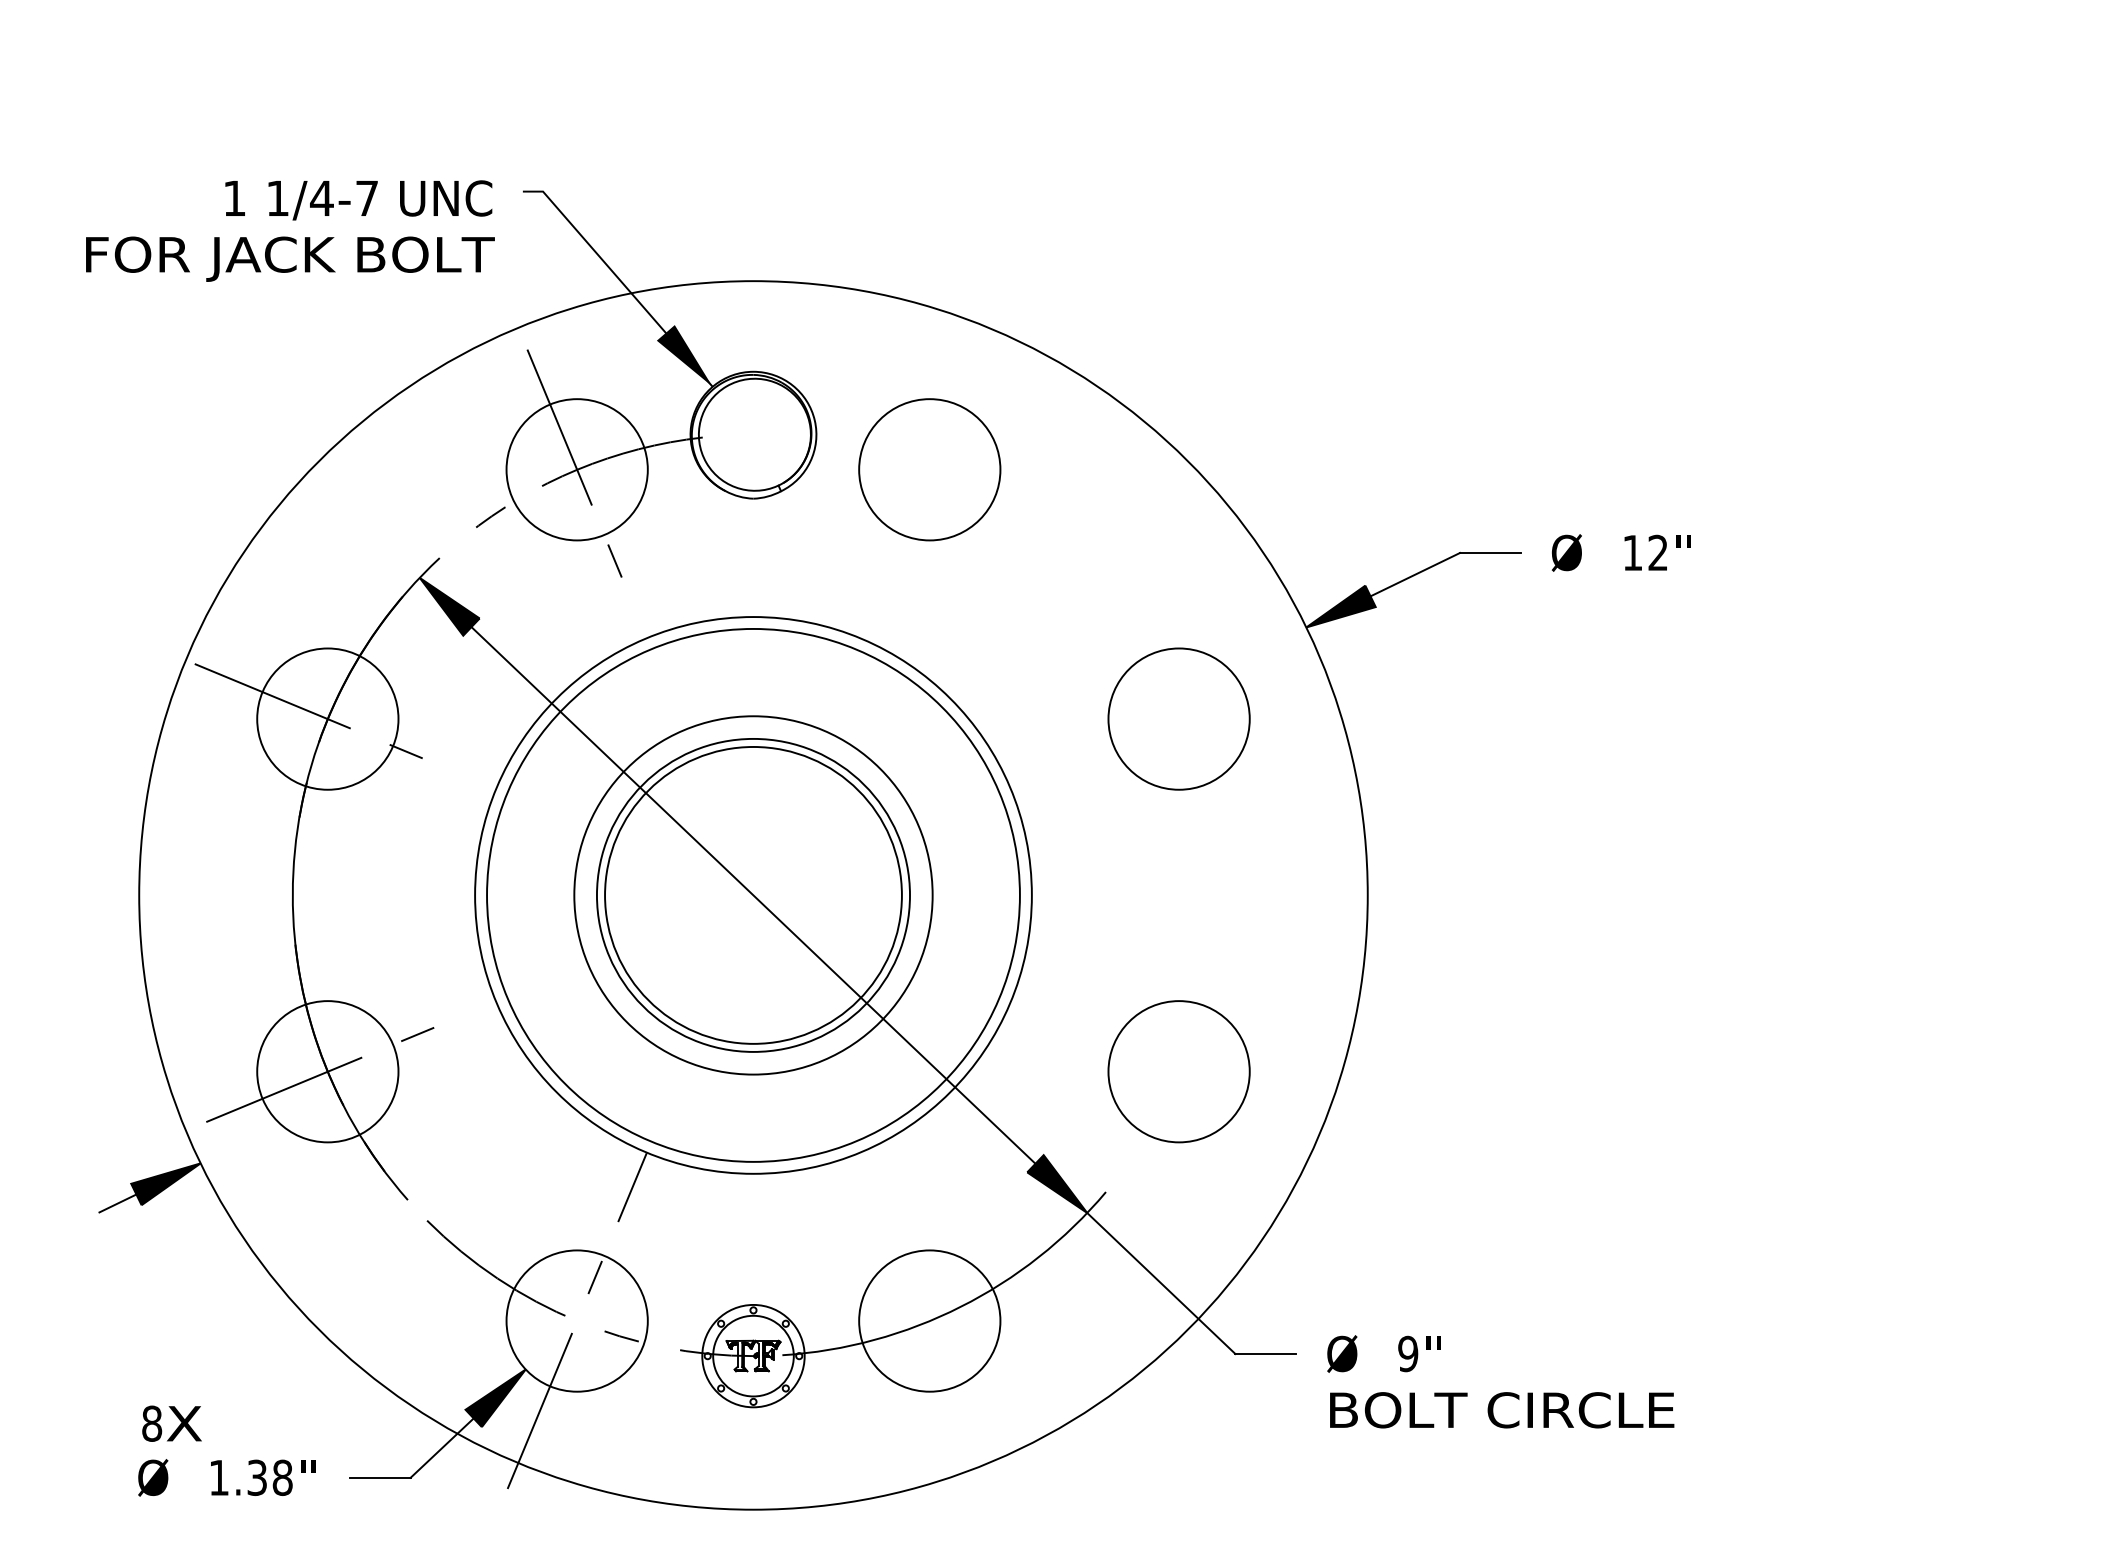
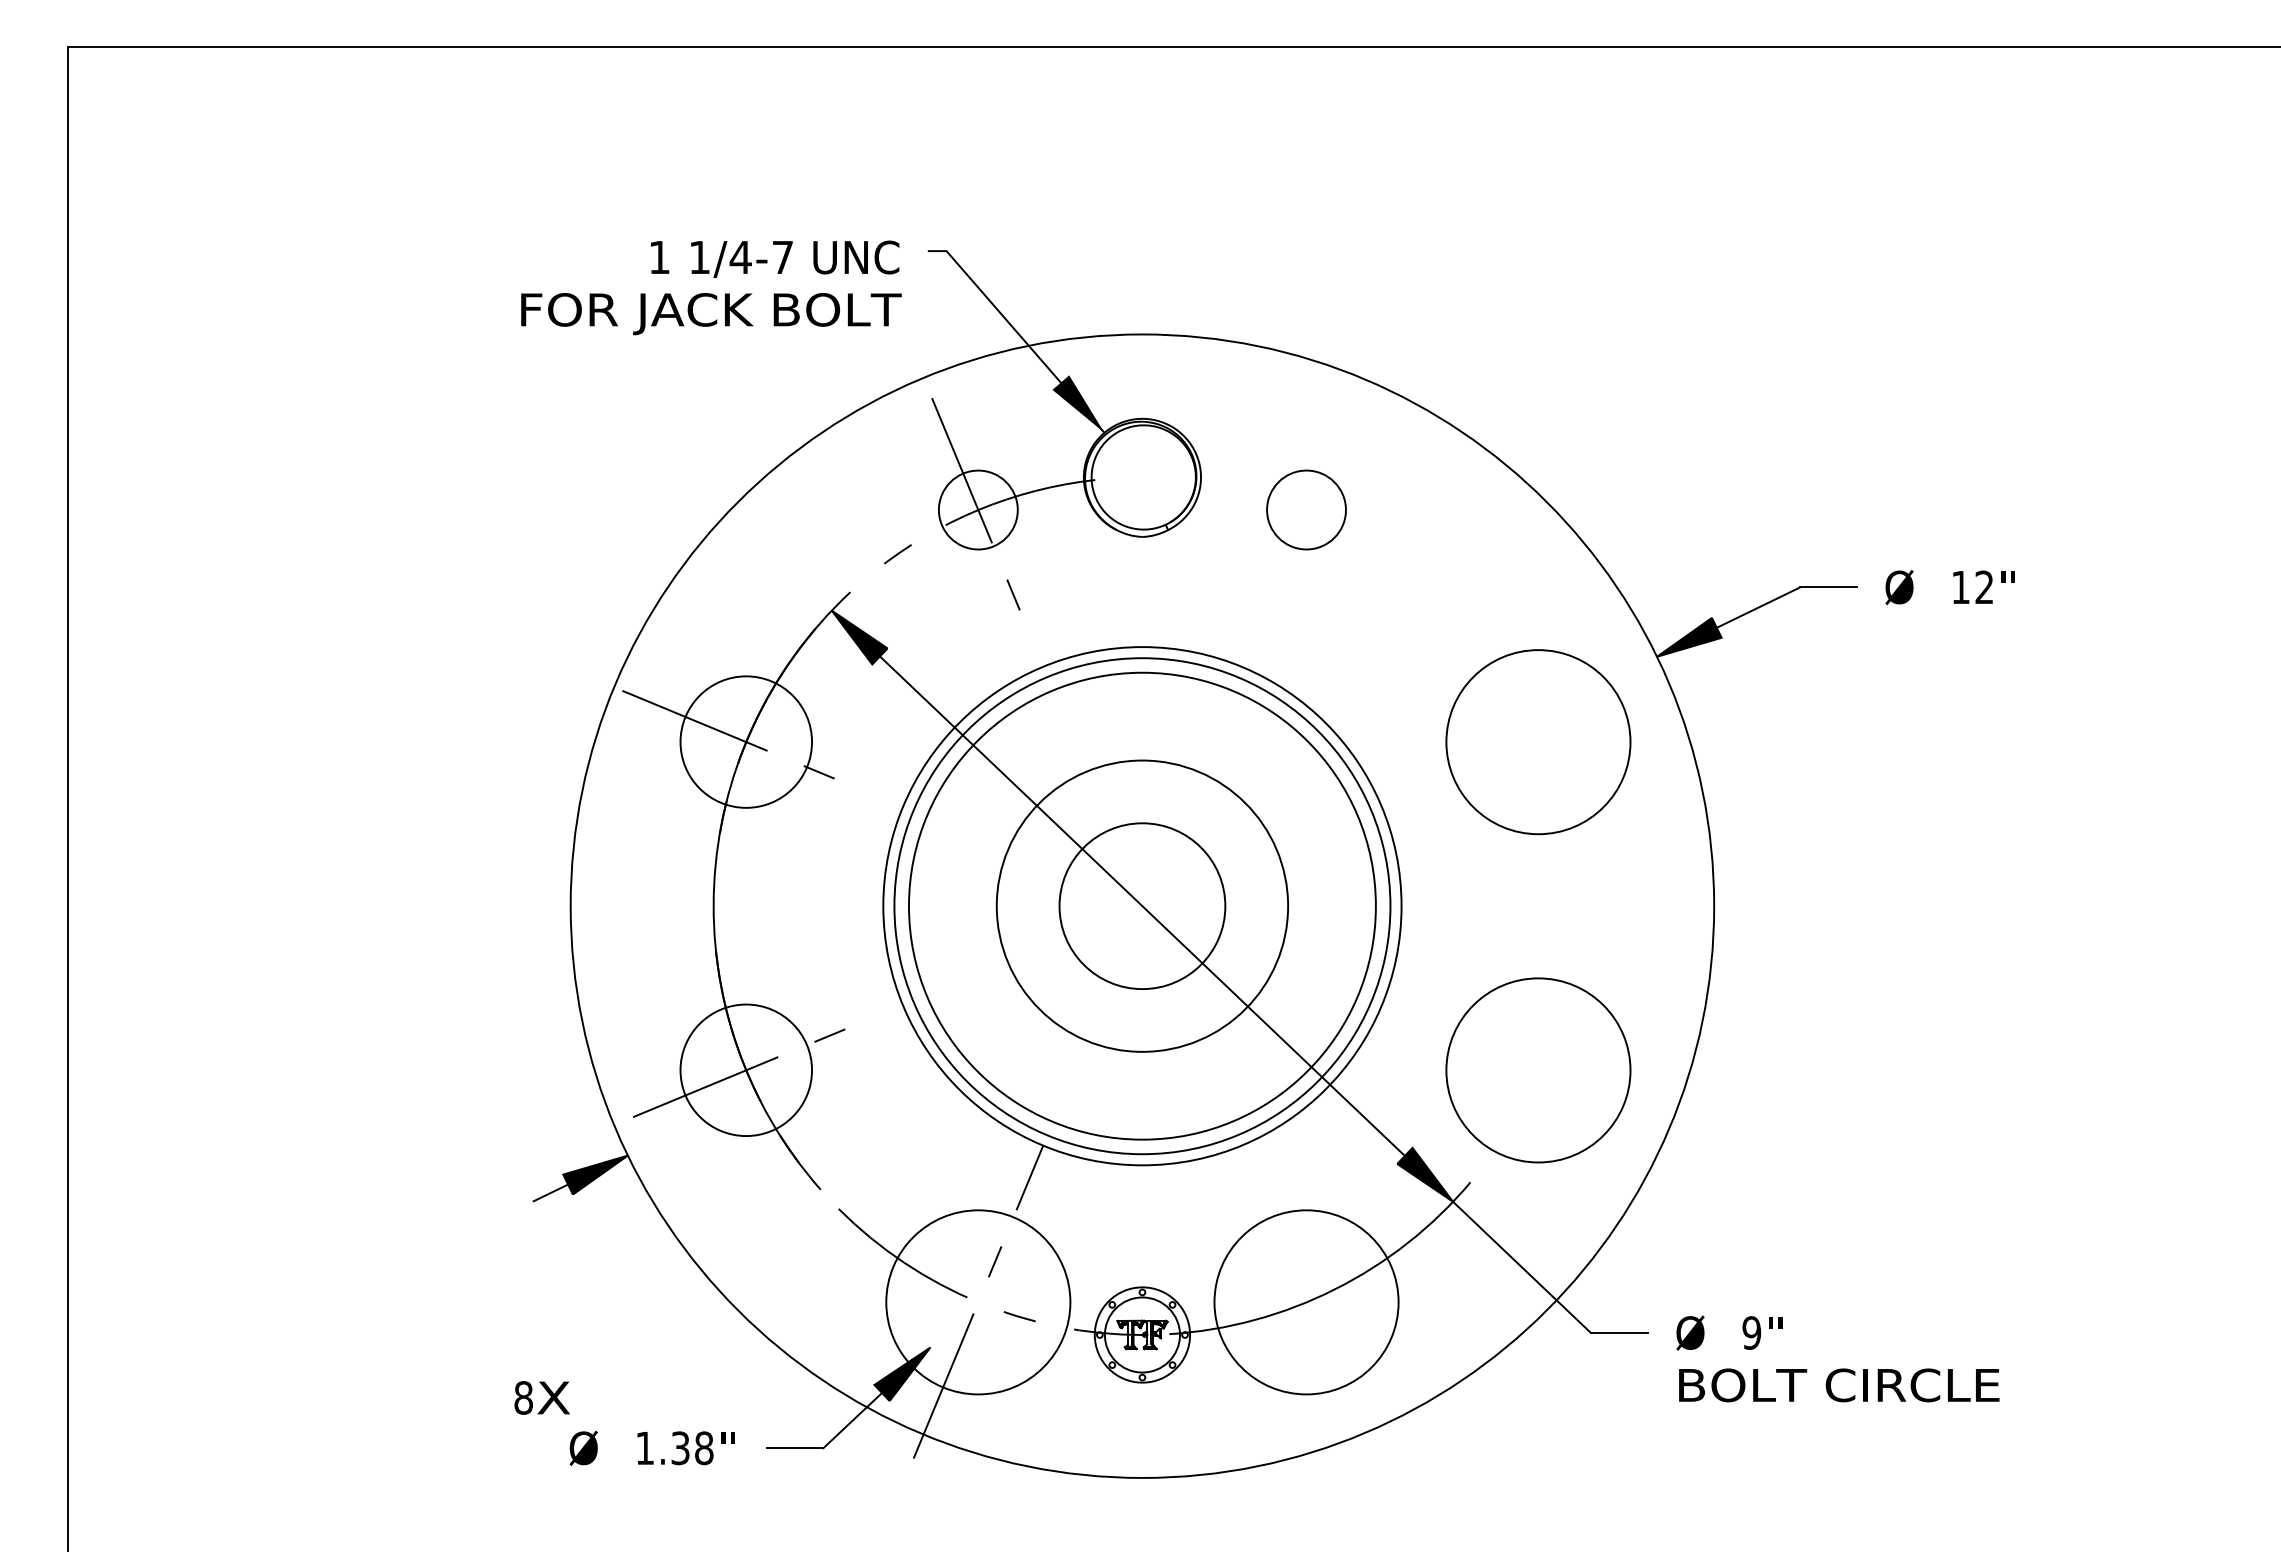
circle: (577, 469) -> (978, 509), size x0.6
circle: (929, 469) -> (1306, 509), size x0.6
circle: (1179, 718) -> (1538, 741), size x1.4
circle: (753, 894) -> (1142, 905), size x1.4
circle: (753, 895) -> (1142, 906), size x0.6
circle: (1179, 1070) -> (1538, 1069), size x1.4
circle: (577, 1321) -> (978, 1302), size x1.4
circle: (929, 1321) -> (1306, 1302), size x1.4
text: (171, 1423) -> (541, 1397), moved

